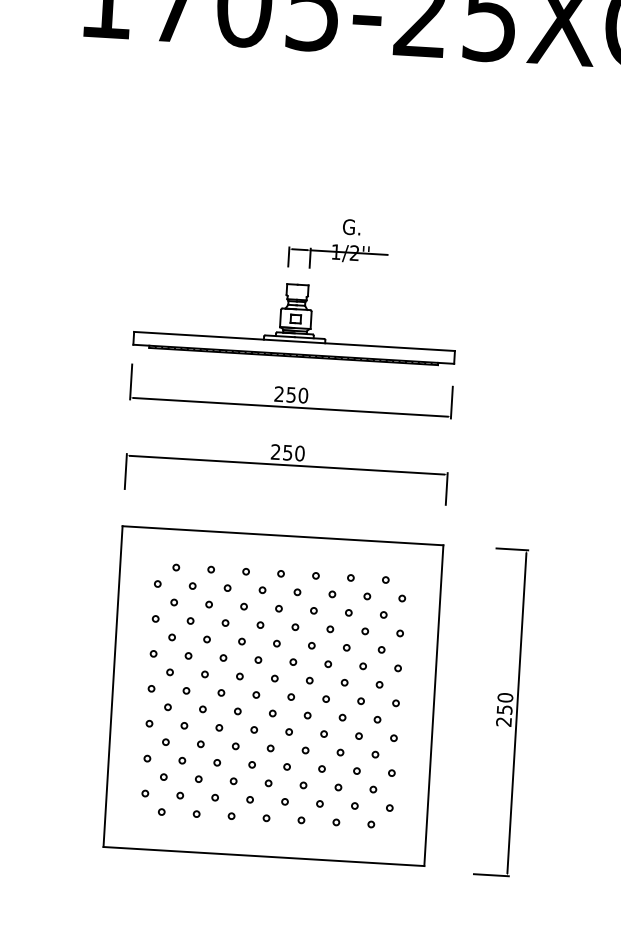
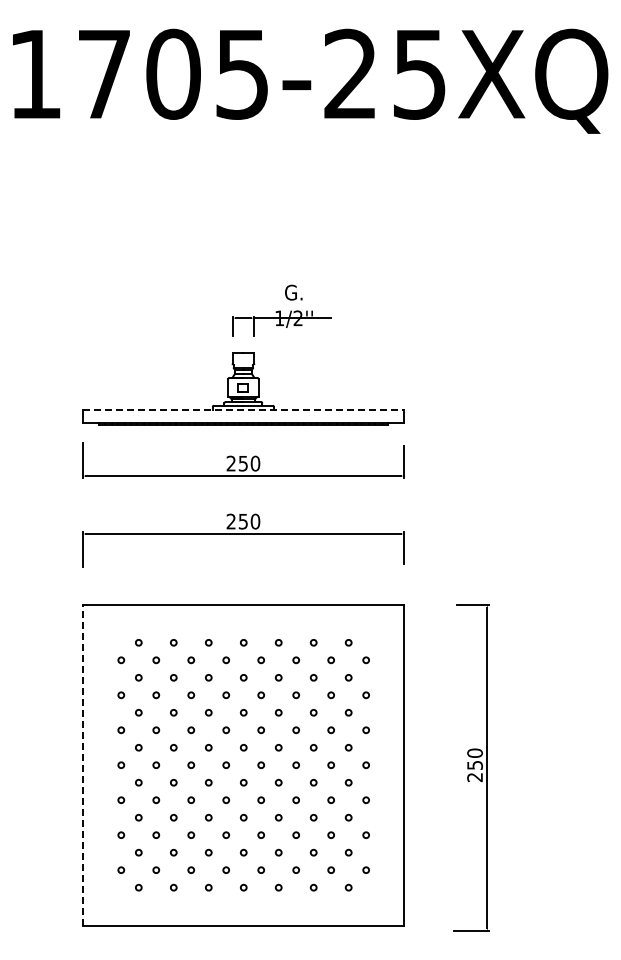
line: (294, 341) -> (243, 410), solid -> dashed
line: (112, 686) -> (82, 765), solid -> dashed

